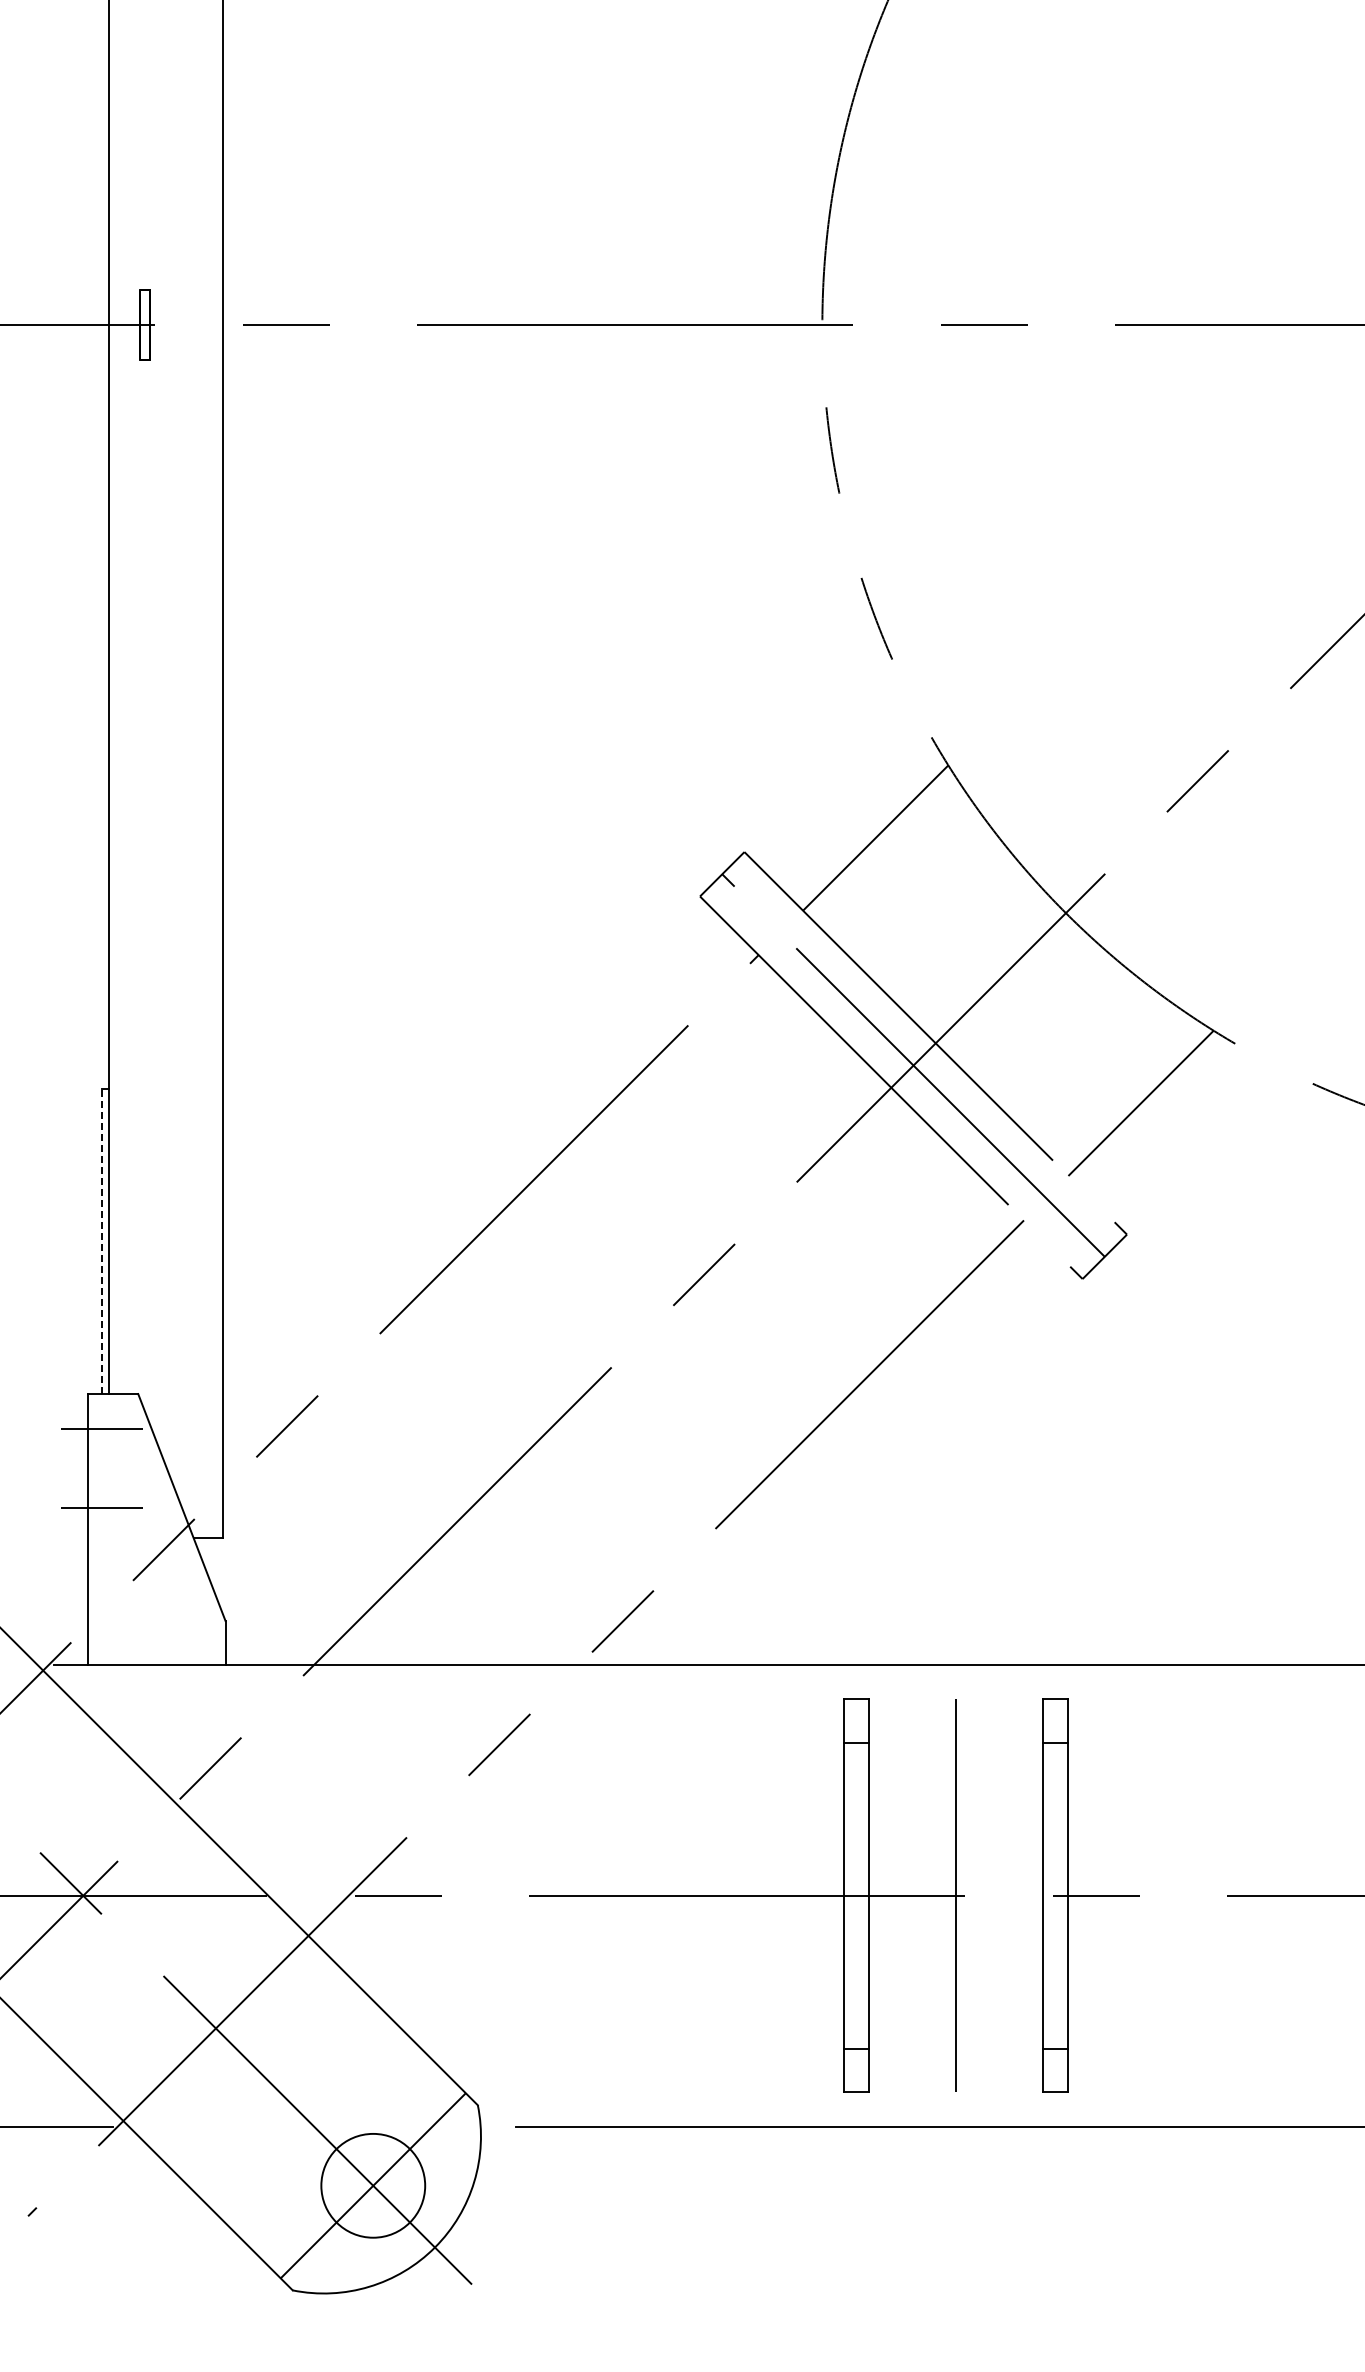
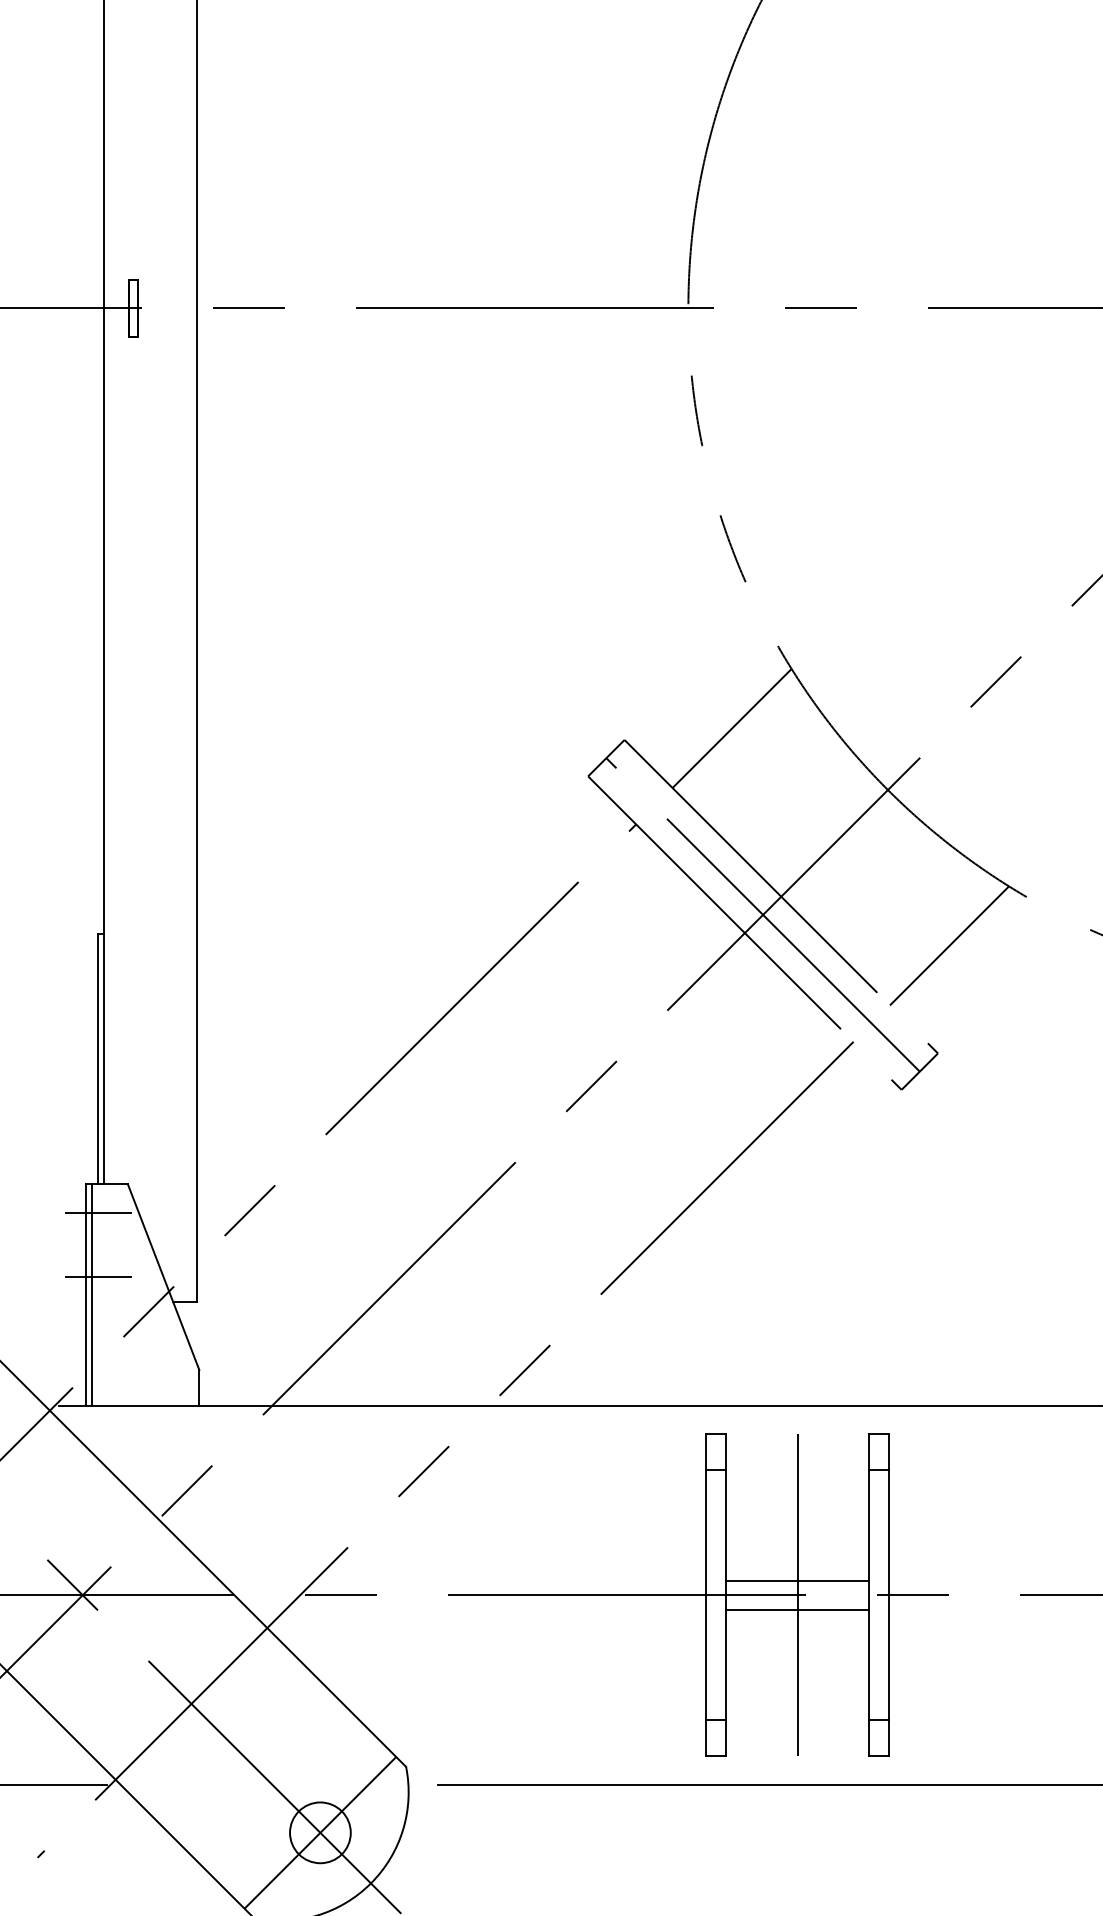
line: (101, 1241) -> (97, 1059), dashed -> solid
line: (94, 1529) -> (91, 1295), added
line: (955, 1878) -> (797, 1581), added
line: (955, 1913) -> (797, 1609), added
circle: (373, 2185) -> (320, 1832), size x0.71

